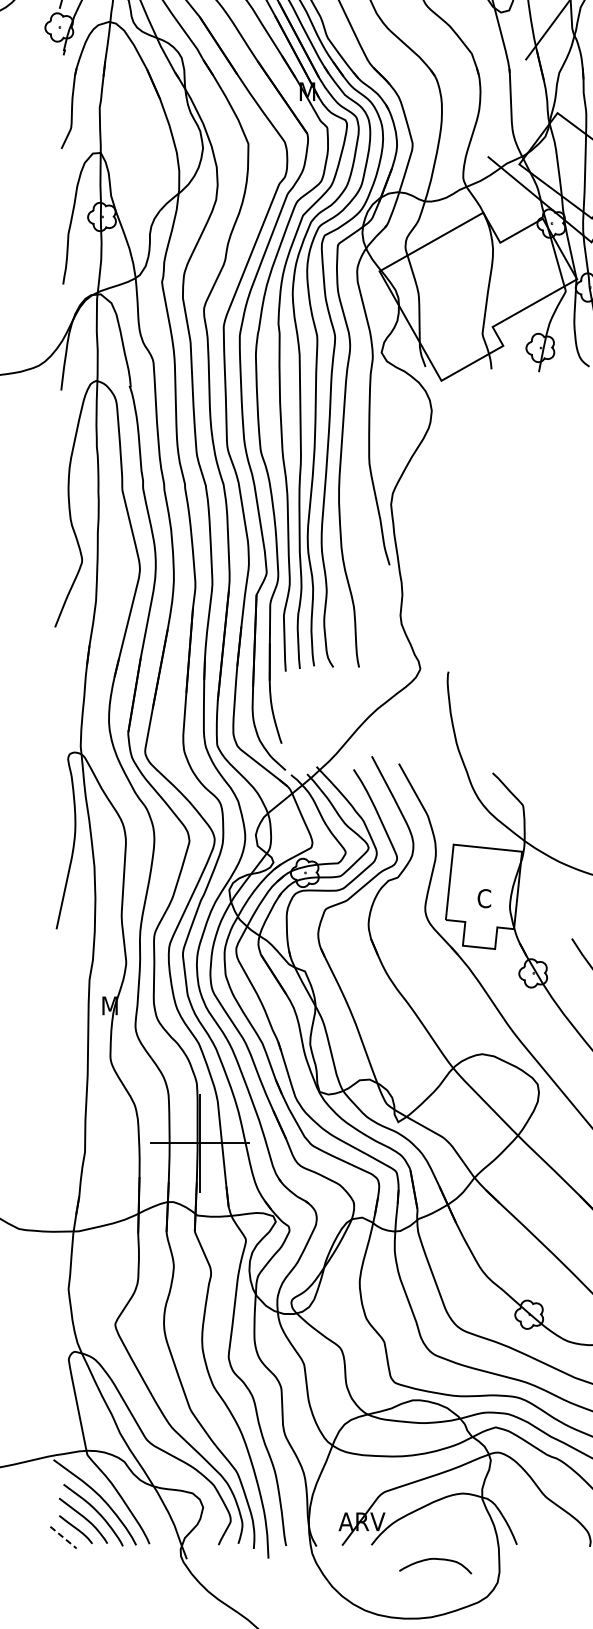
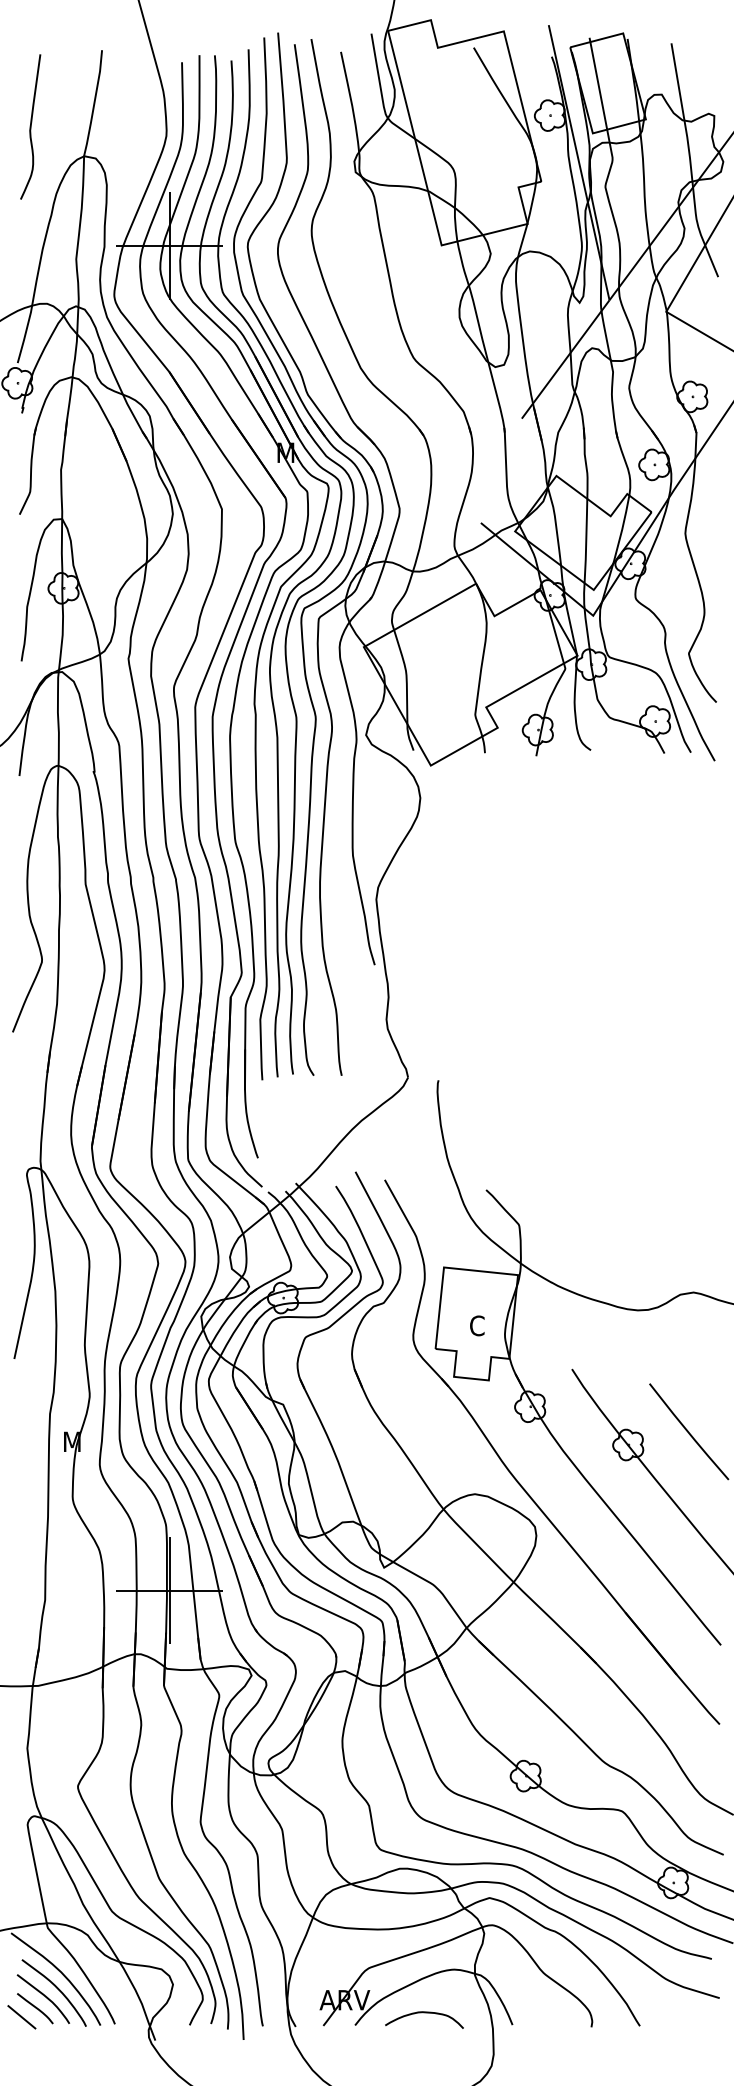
line: (64, 1537) -> (22, 2017), dashed -> solid
curve: (435, 1560) -> (424, 2013), moved

